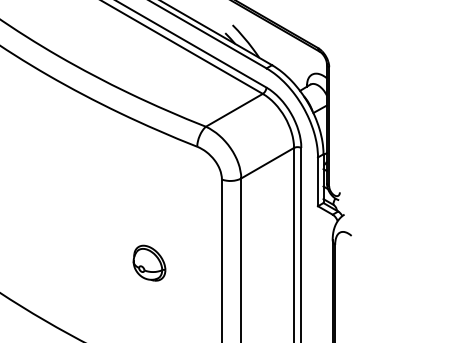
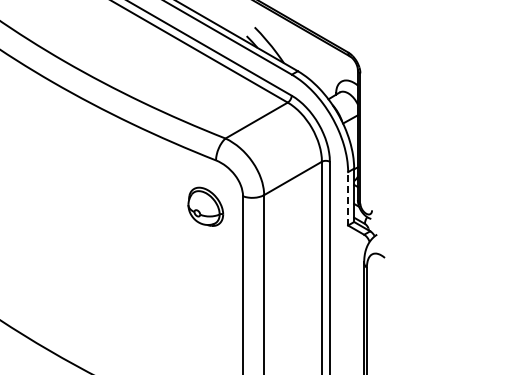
line: (318, 181) -> (348, 198), solid -> dashed
part: (149, 262) -> (205, 206), moved

